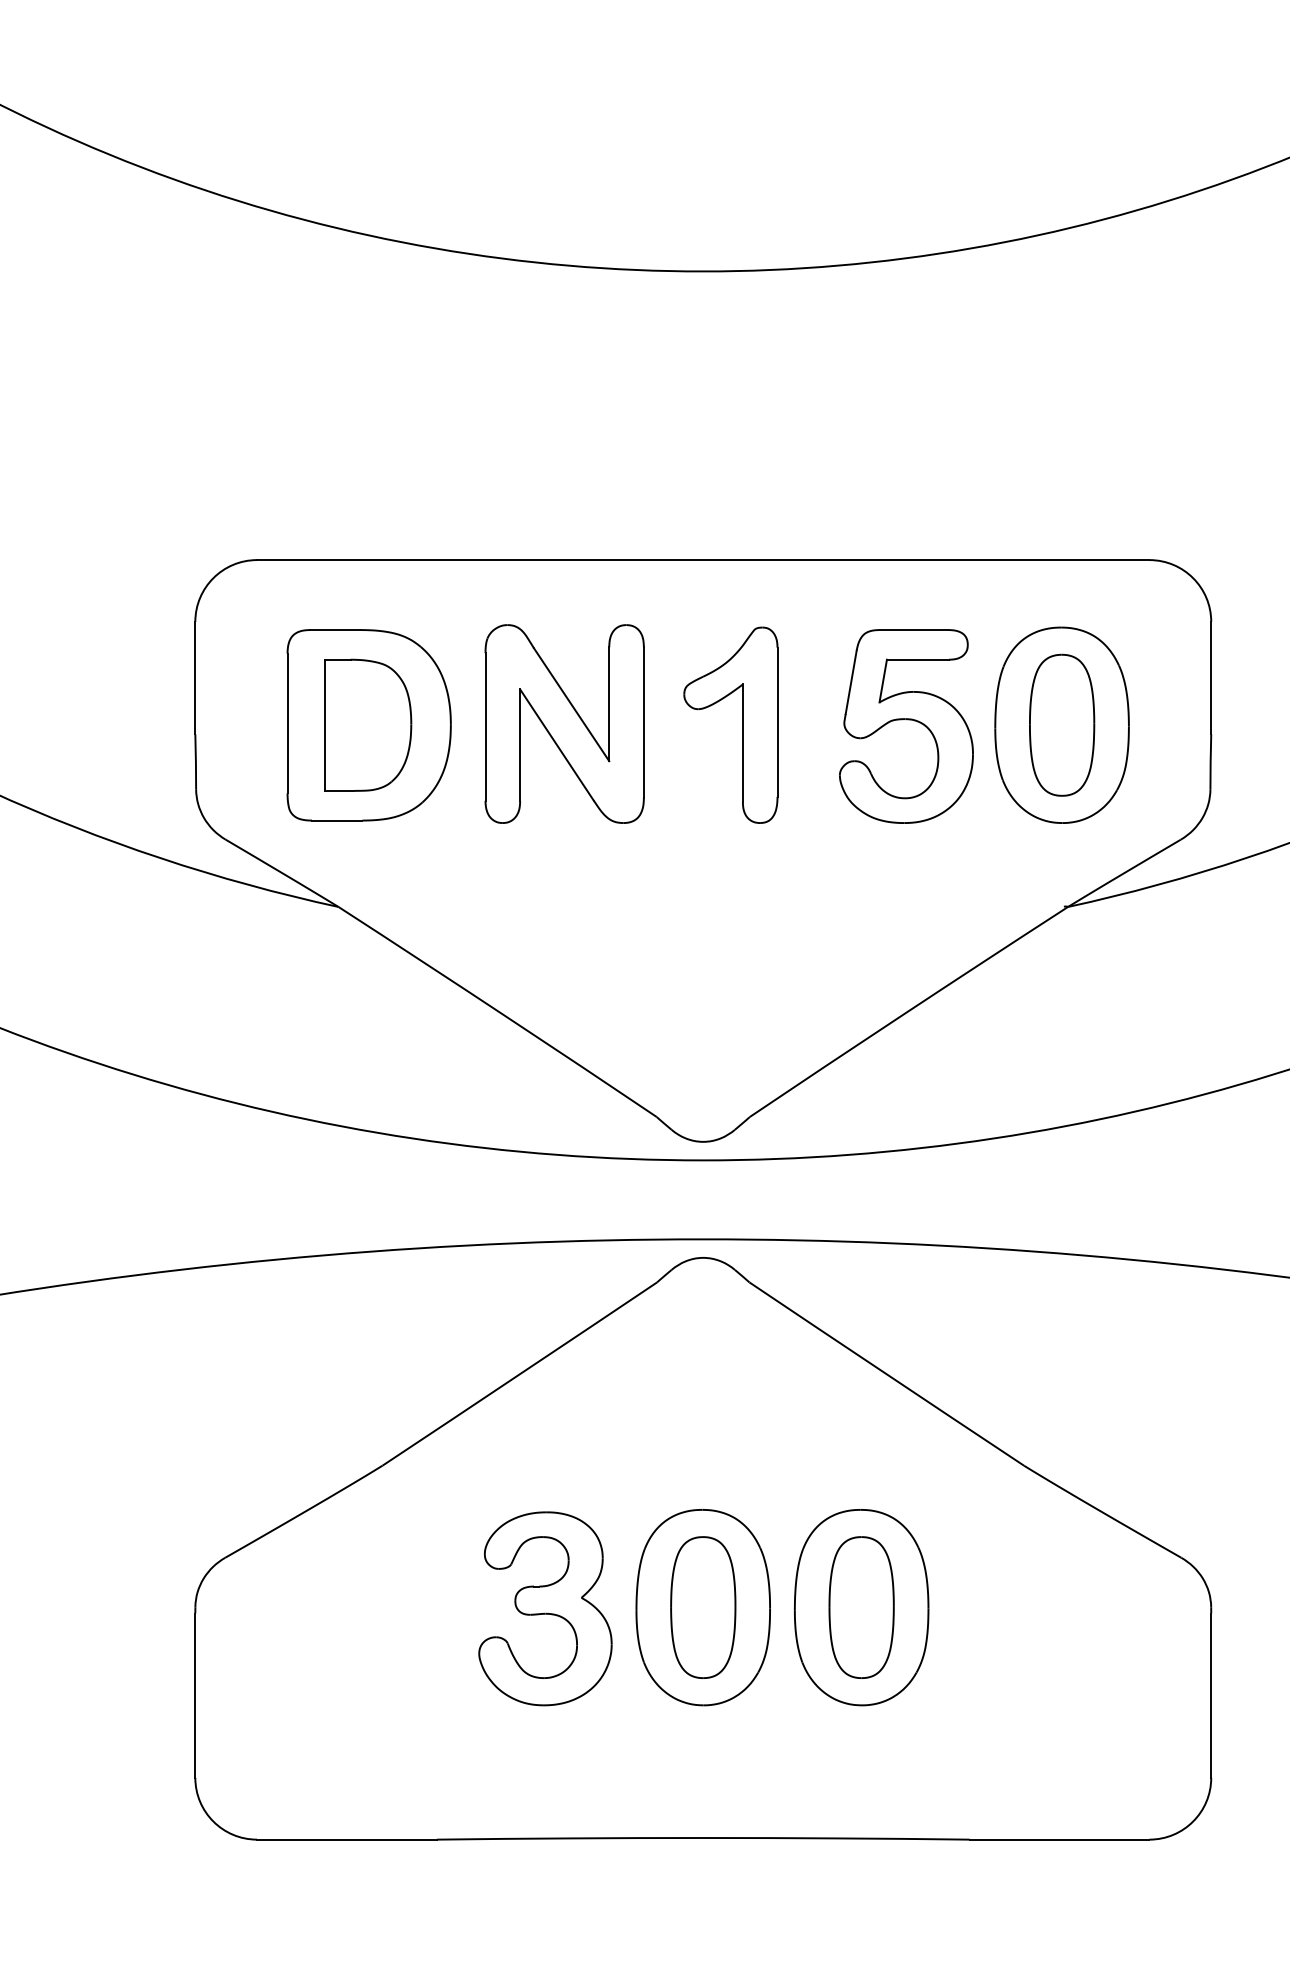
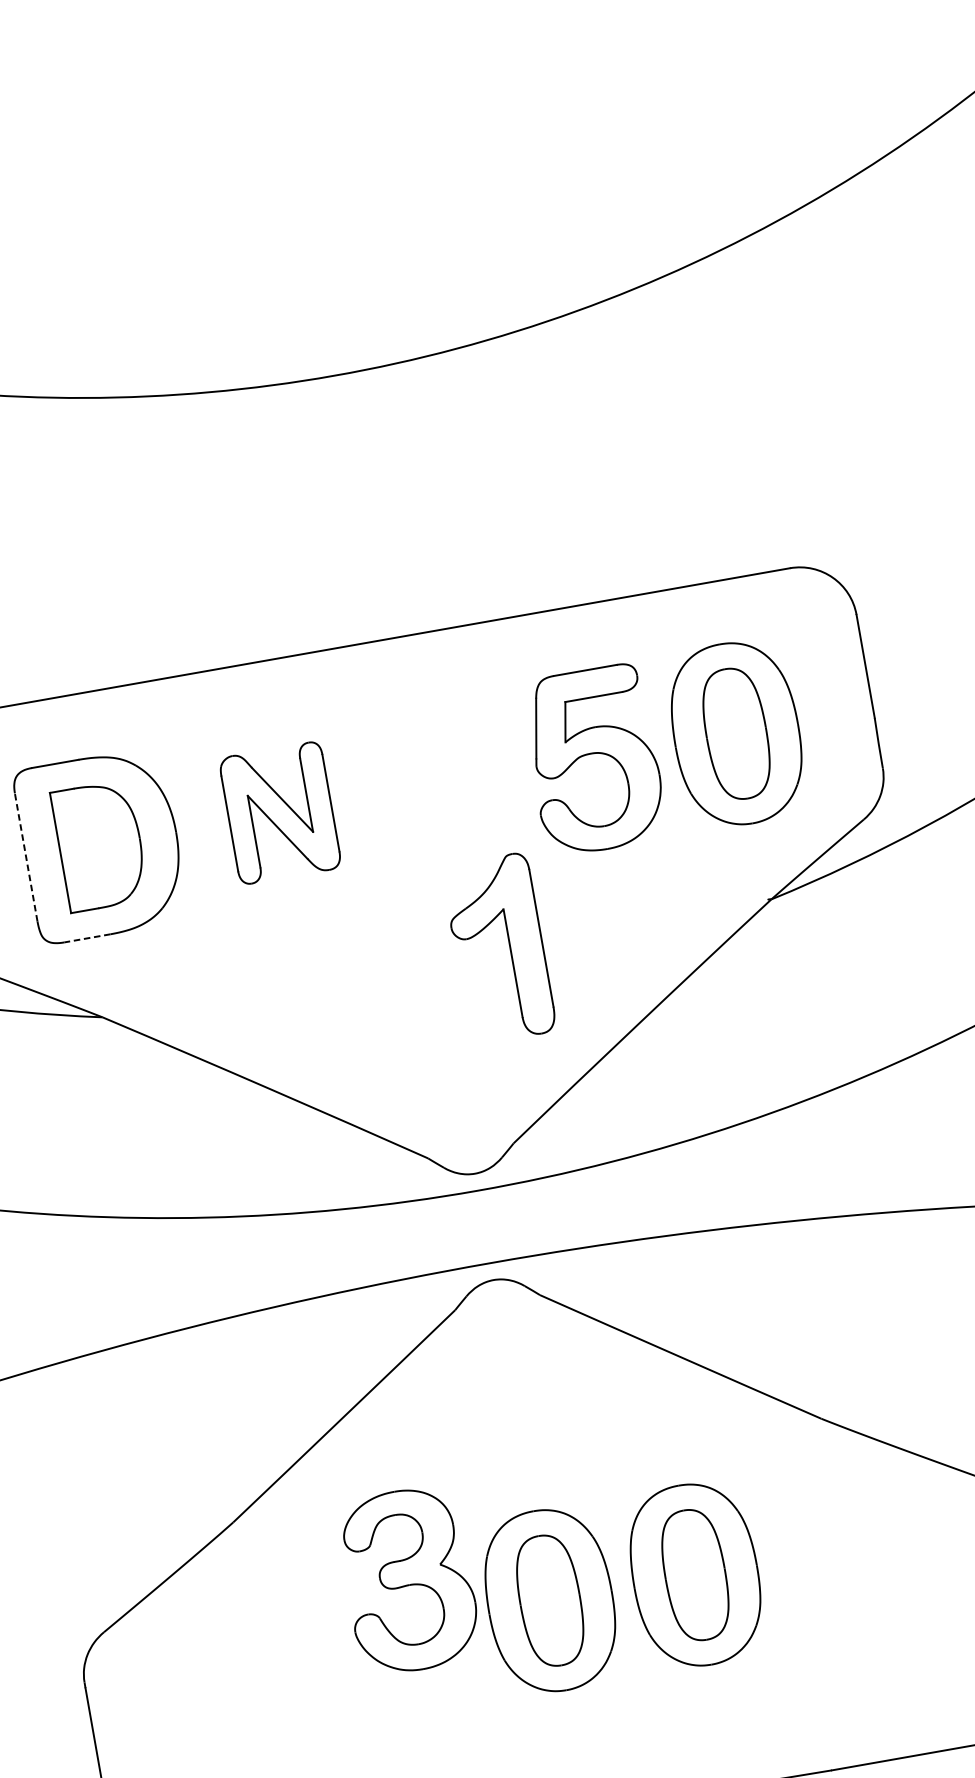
line: (287, 723) -> (26, 857), solid -> dashed
part: (564, 723) -> (280, 812), size x0.7
part: (742, 724) -> (509, 946), moved
line: (336, 820) -> (86, 938), solid -> dashed
part: (545, 1608) -> (408, 1580), moved

